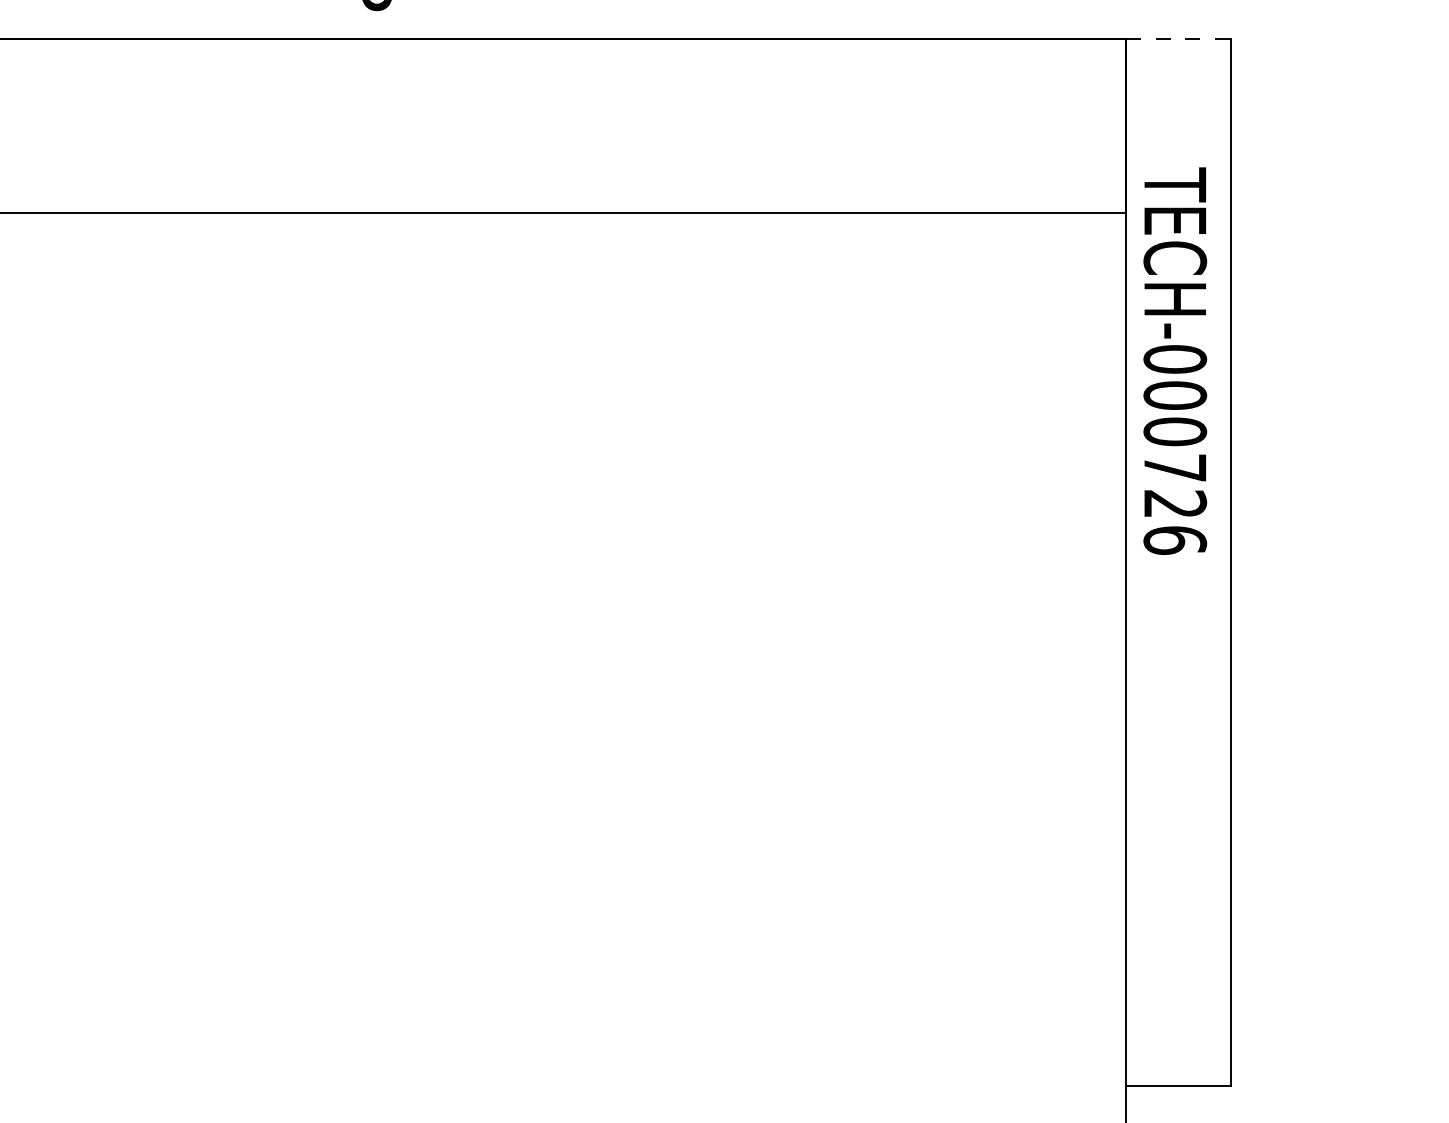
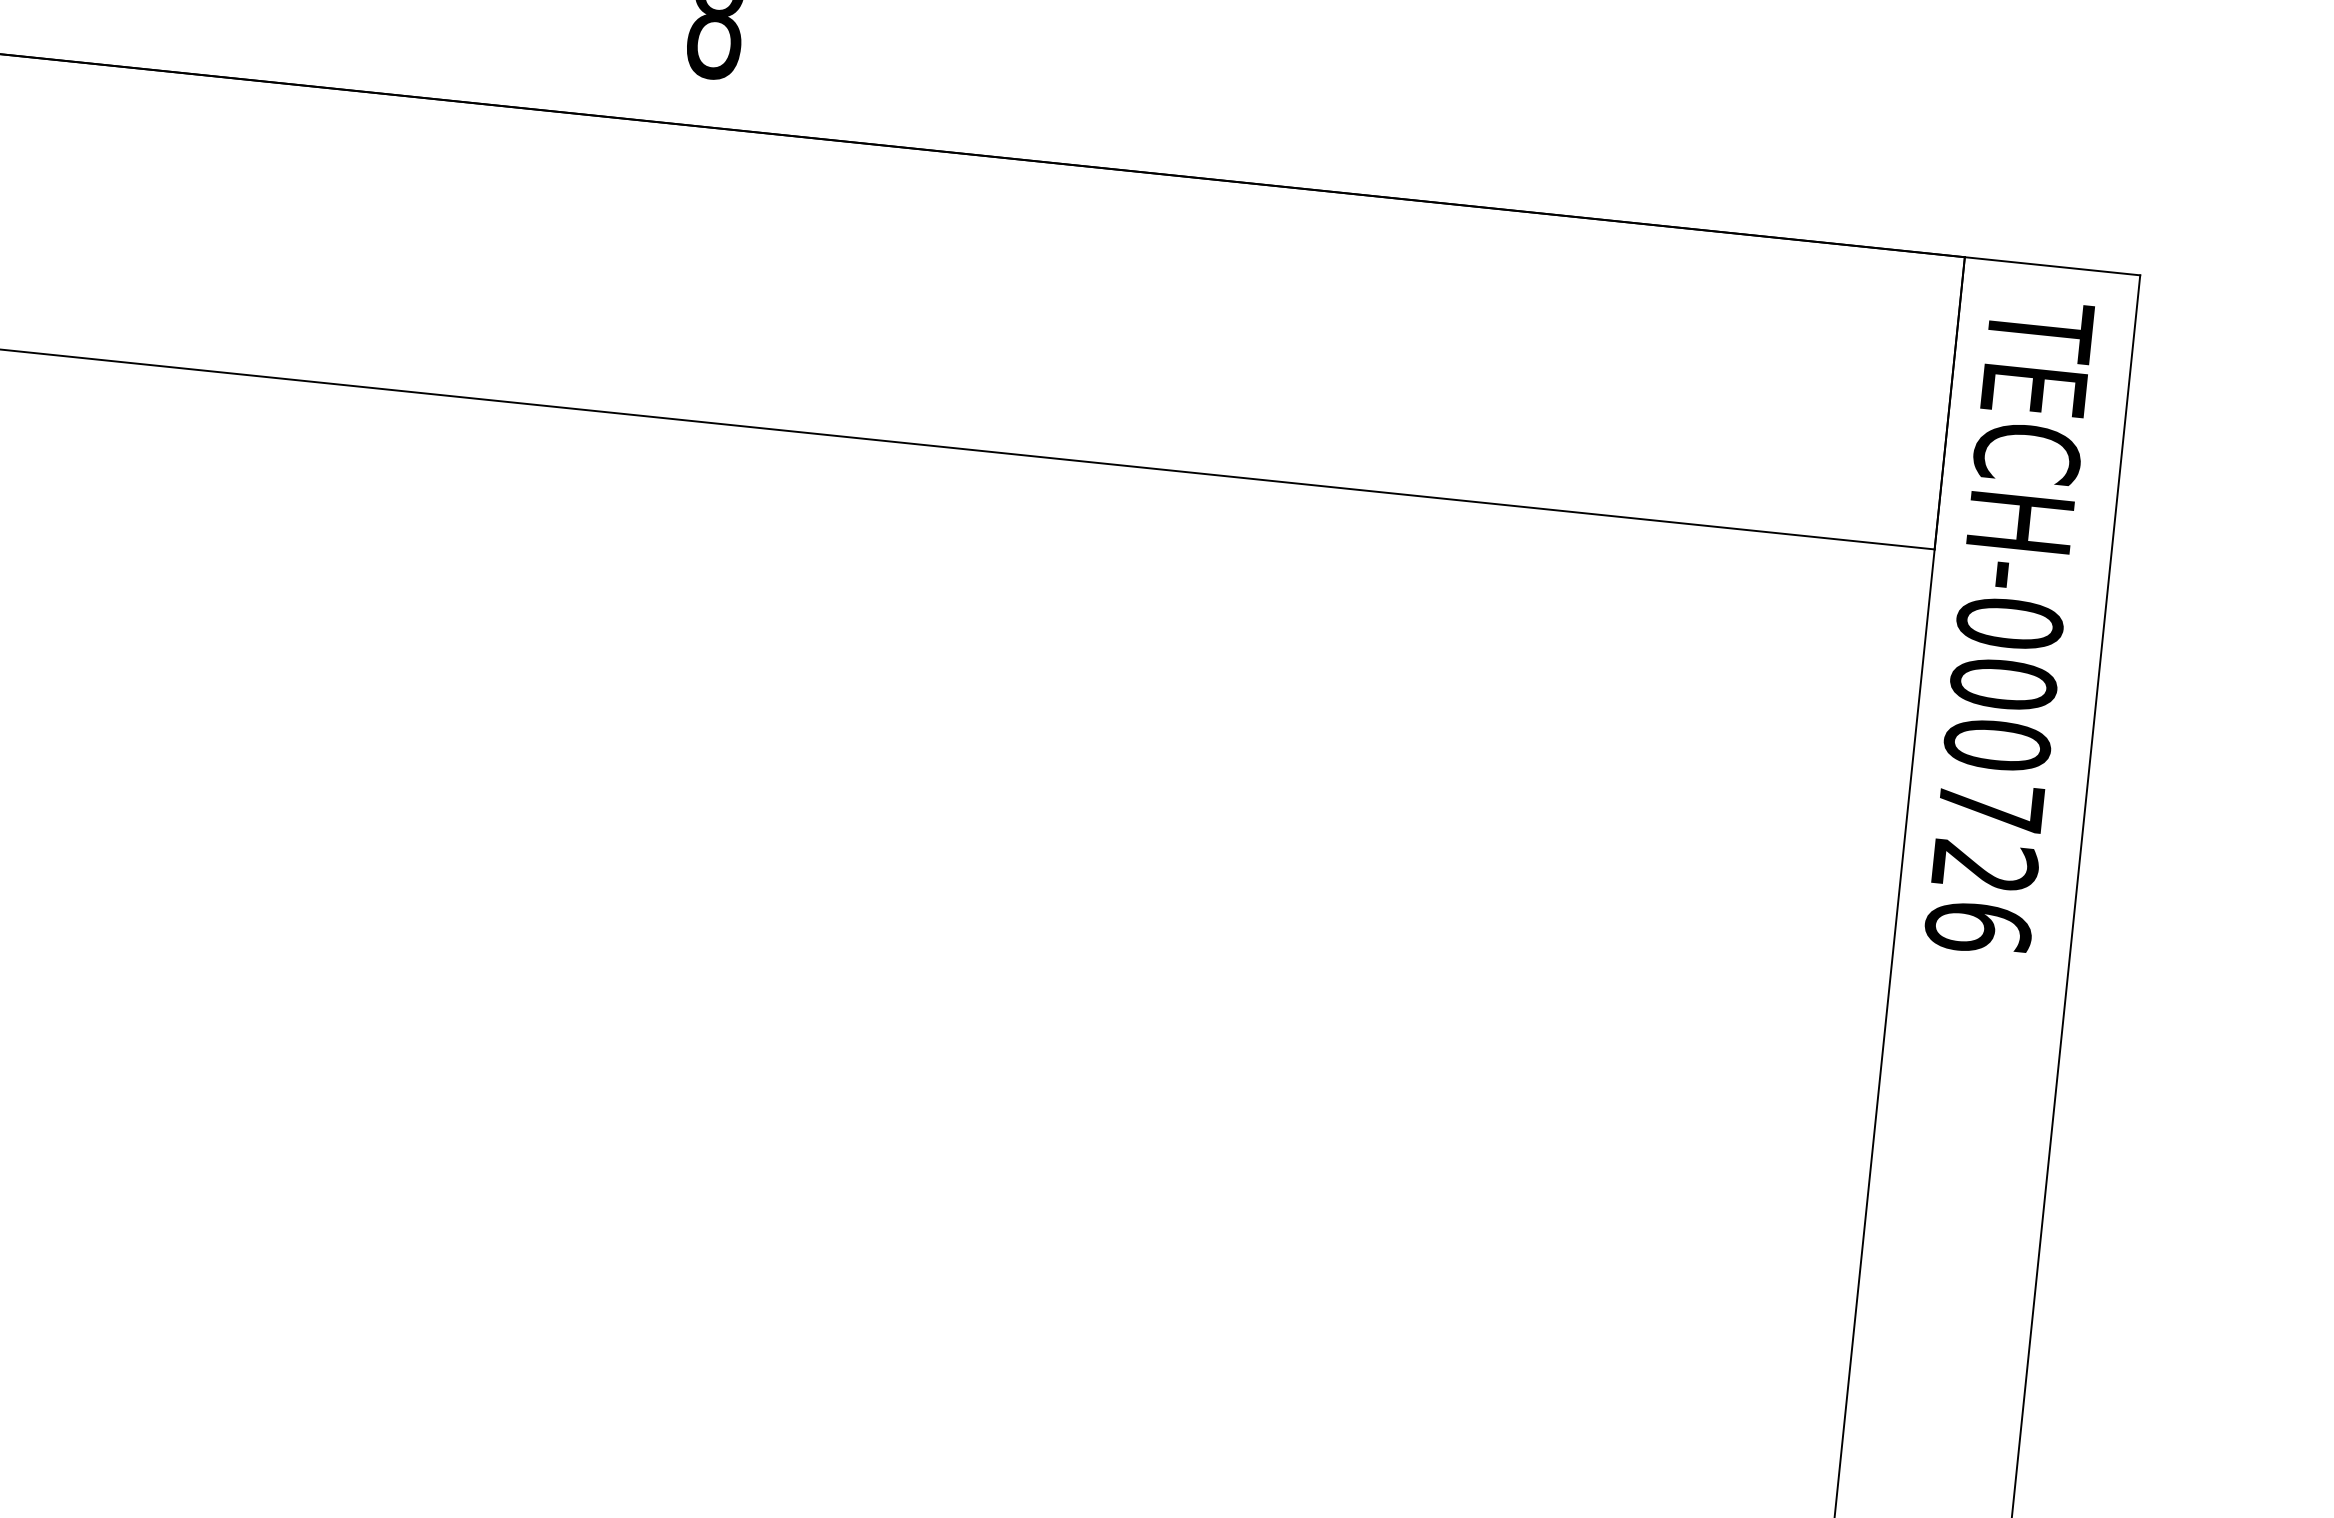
line: (1179, 39) -> (2054, 266), dashed -> solid
text: (1175, 360) -> (2010, 625), moved

